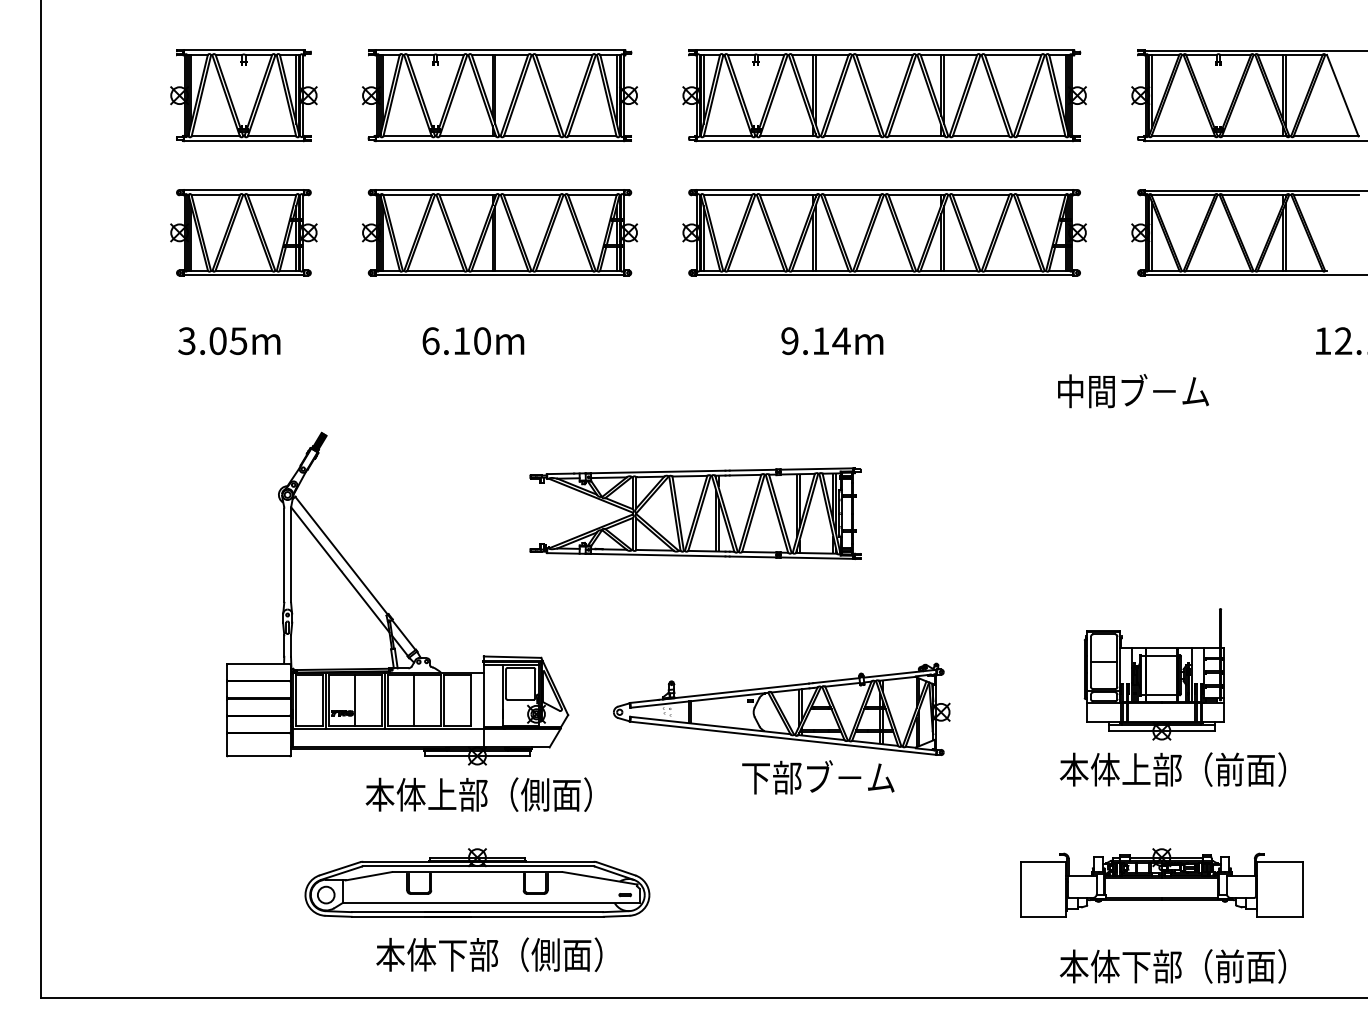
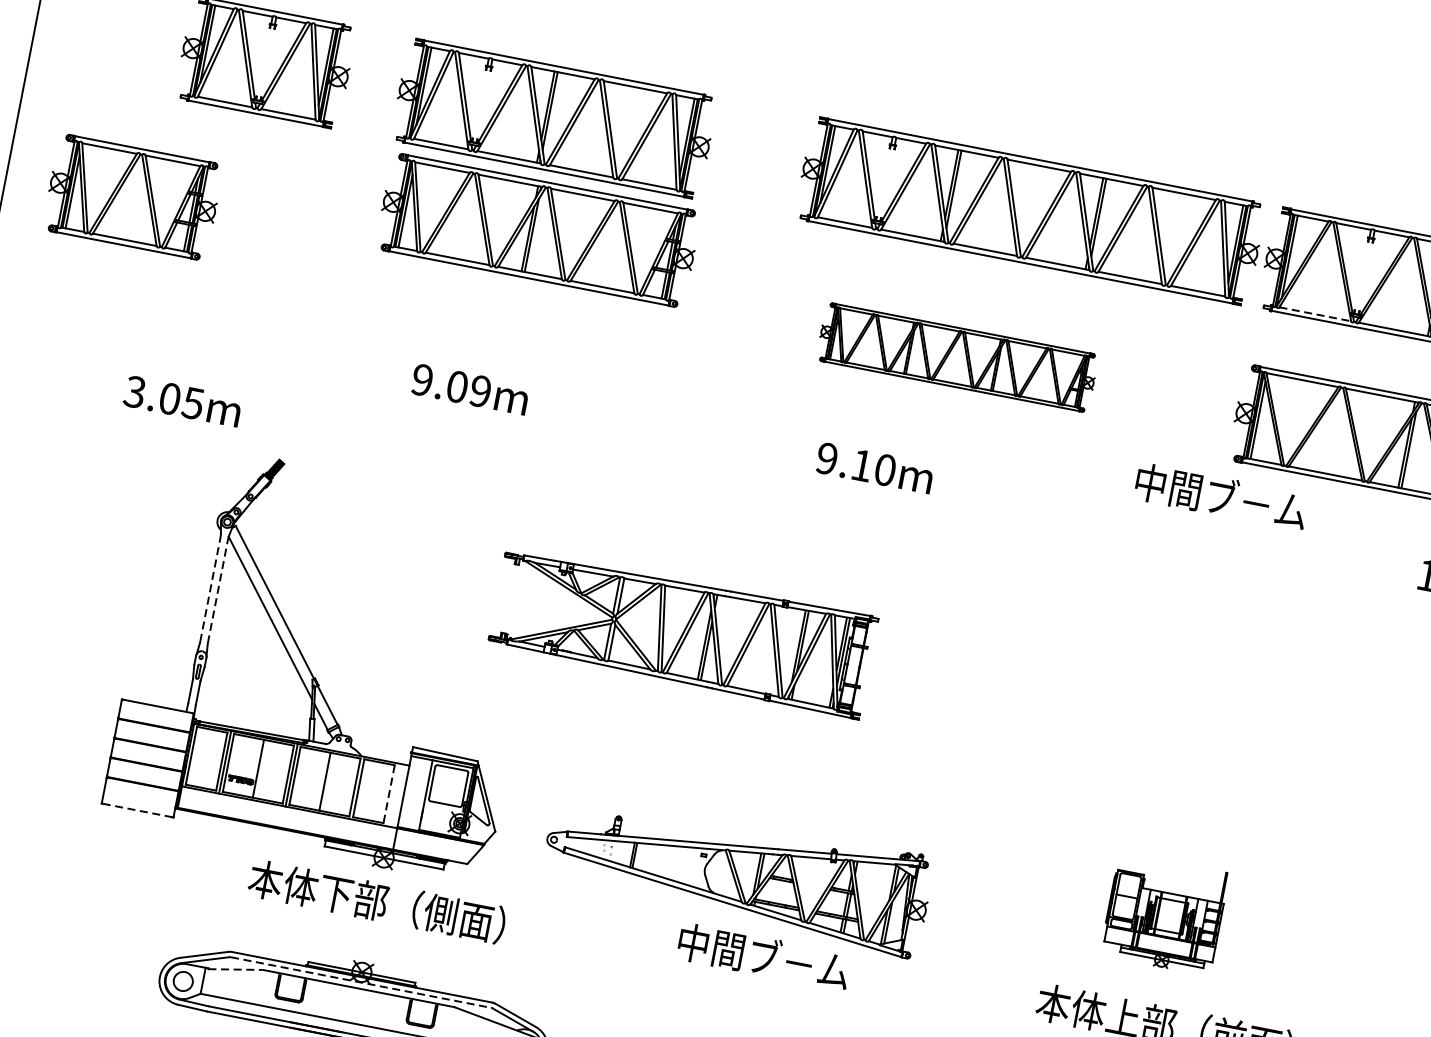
part: (884, 95) -> (1030, 211), moved
line: (1183, 136) -> (1315, 314), solid -> dashed
part: (243, 232) -> (132, 196), moved
part: (500, 232) -> (538, 230), moved
part: (884, 232) -> (957, 357), size x0.6
text: (229, 341) -> (182, 401), moved
text: (456, 341) -> (451, 386), 6.10m -> 9.09m
text: (841, 341) -> (885, 470), 9.14m -> 9.10m
text: (1133, 391) -> (1221, 497), moved
line: (284, 554) -> (210, 588), solid -> dashed
line: (291, 554) -> (218, 590), solid -> dashed
part: (1153, 674) -> (1163, 914), size x0.7
line: (471, 700) -> (389, 794), solid -> dashed
line: (258, 756) -> (137, 810), solid -> dashed
text: (771, 777) -> (710, 946), 下部ブ－ム -> 中間ブ－ム
text: (442, 794) -> (336, 893), 本体上部（側面） -> 本体下部（側面）
line: (479, 866) -> (362, 982), solid -> dashed
line: (368, 876) -> (234, 969), solid -> dashed

